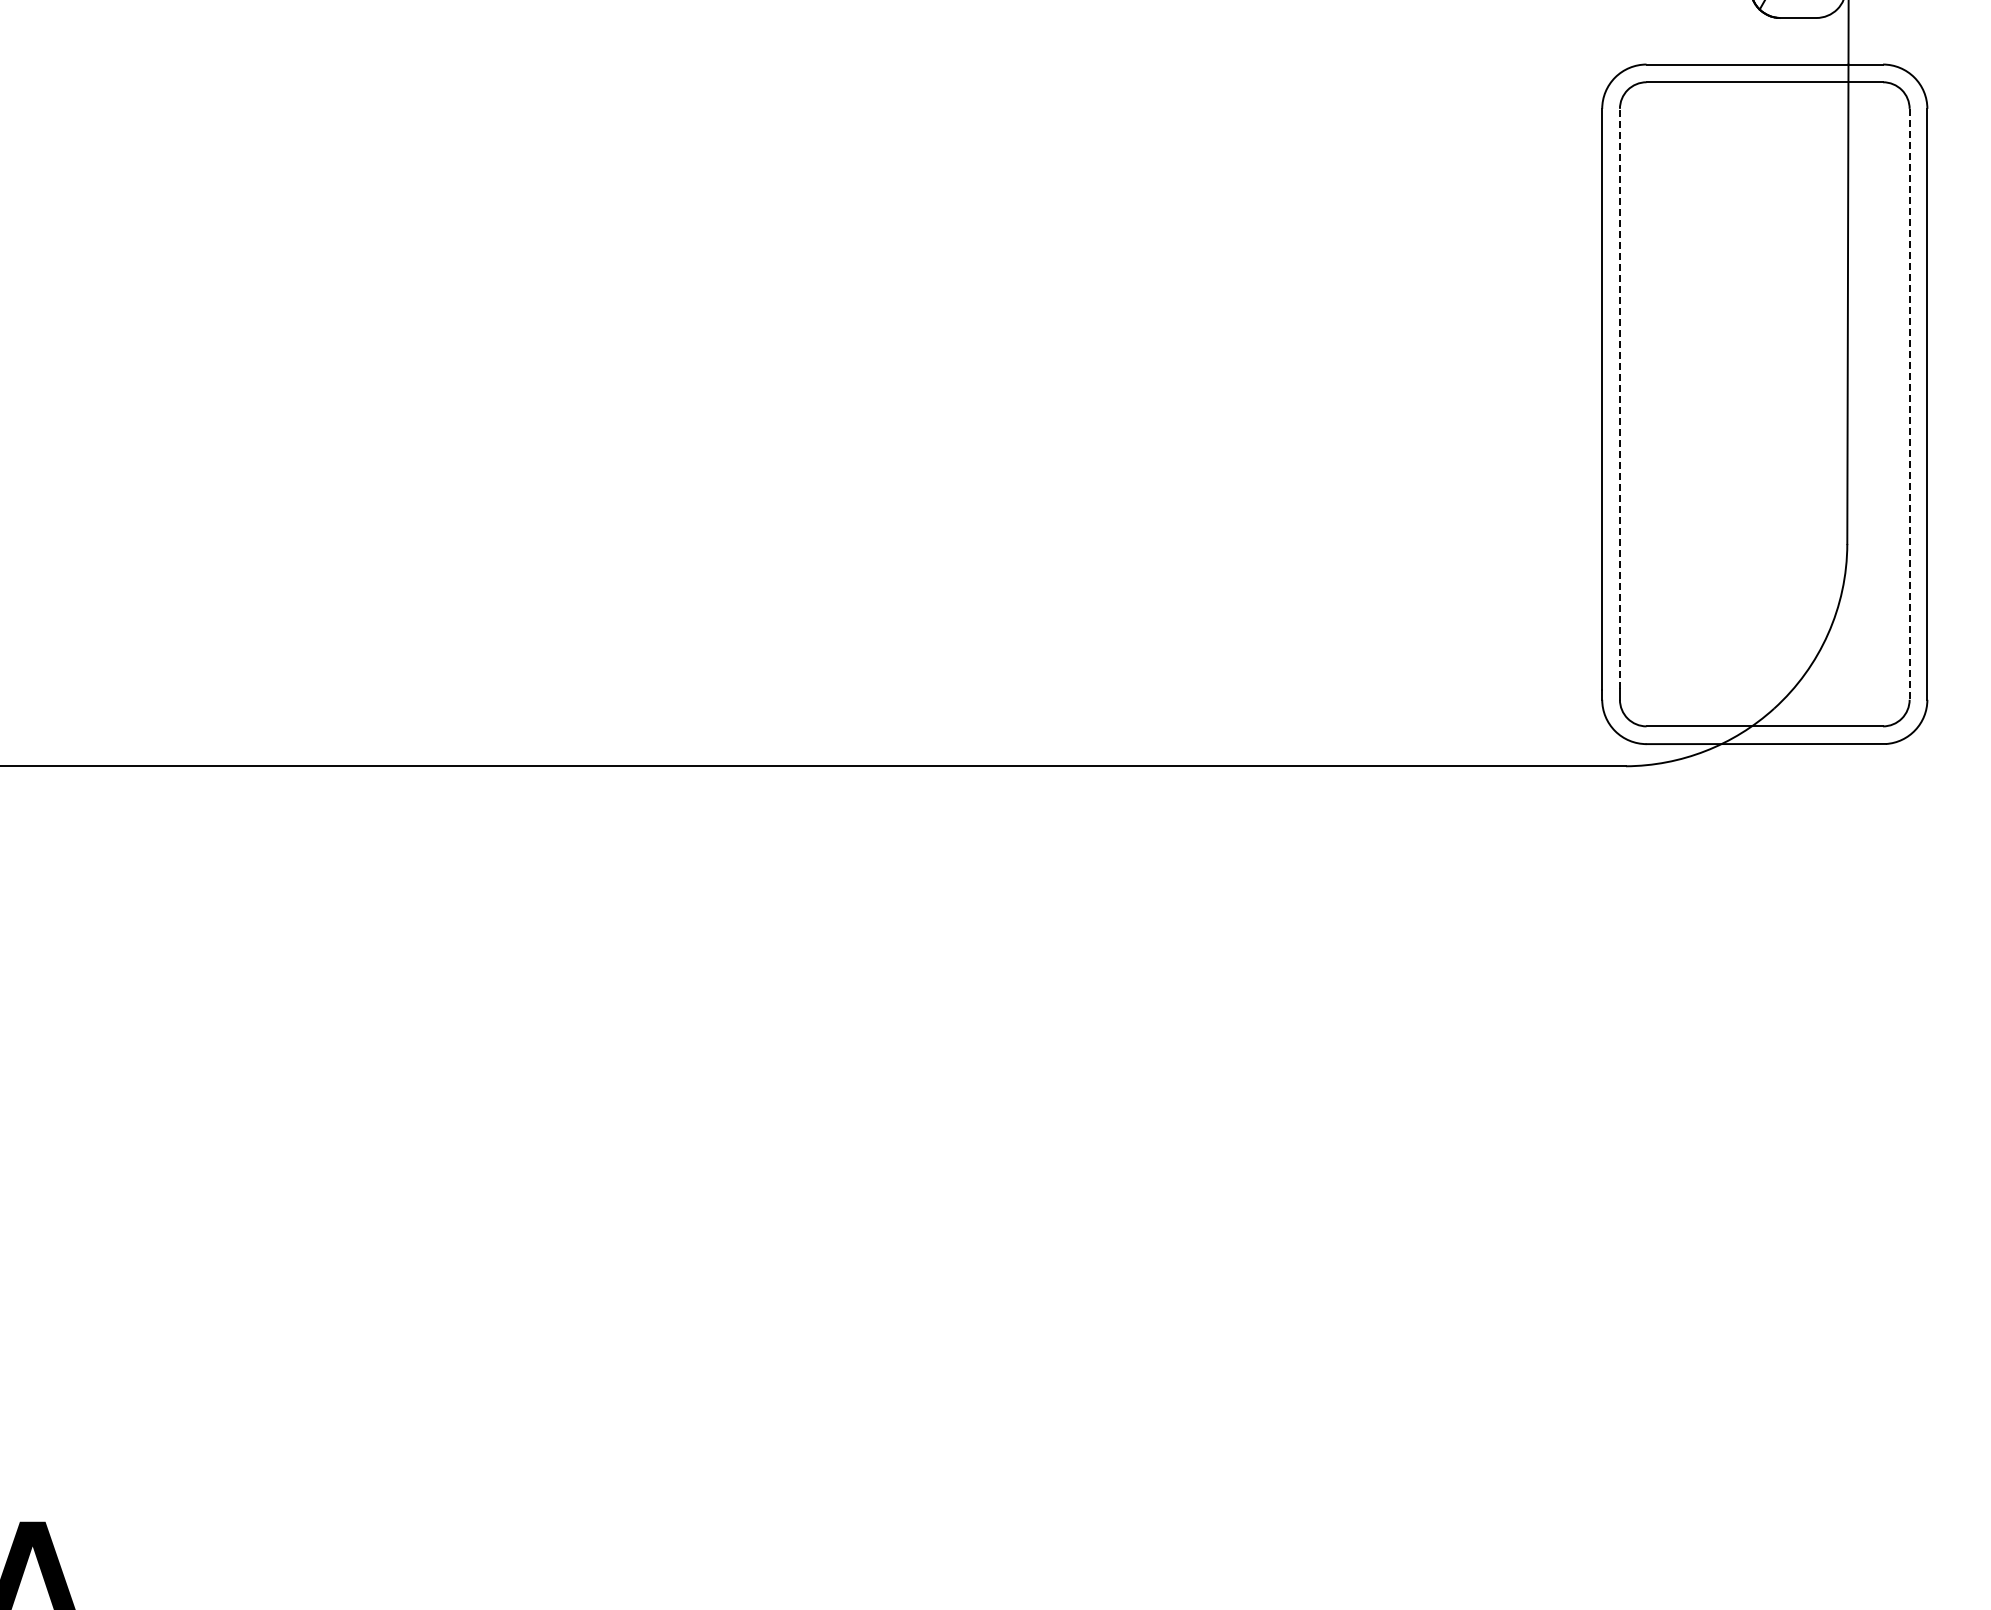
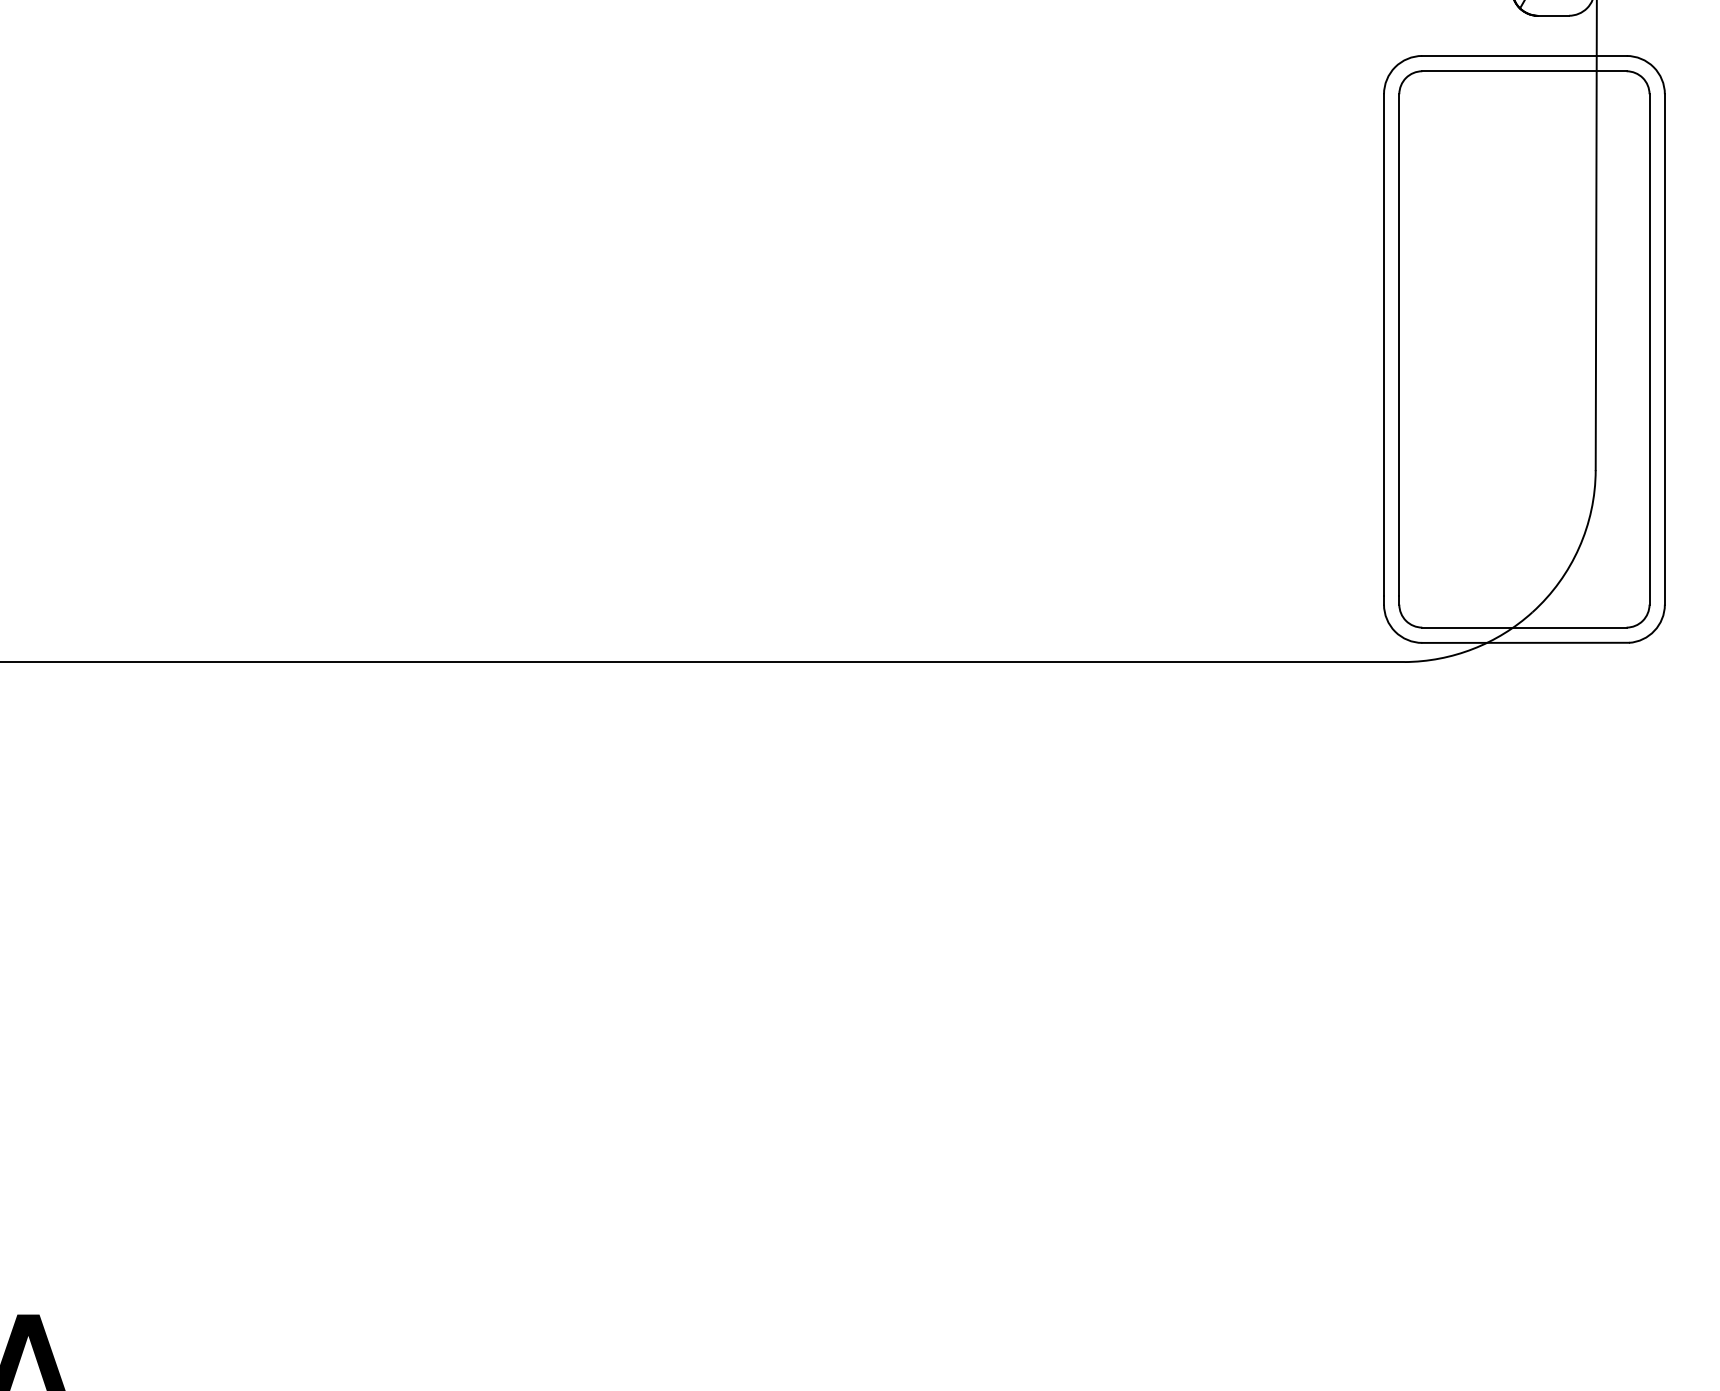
line: (1619, 398) -> (1398, 344), dashed -> solid
line: (1909, 404) -> (1649, 349), dashed -> solid

